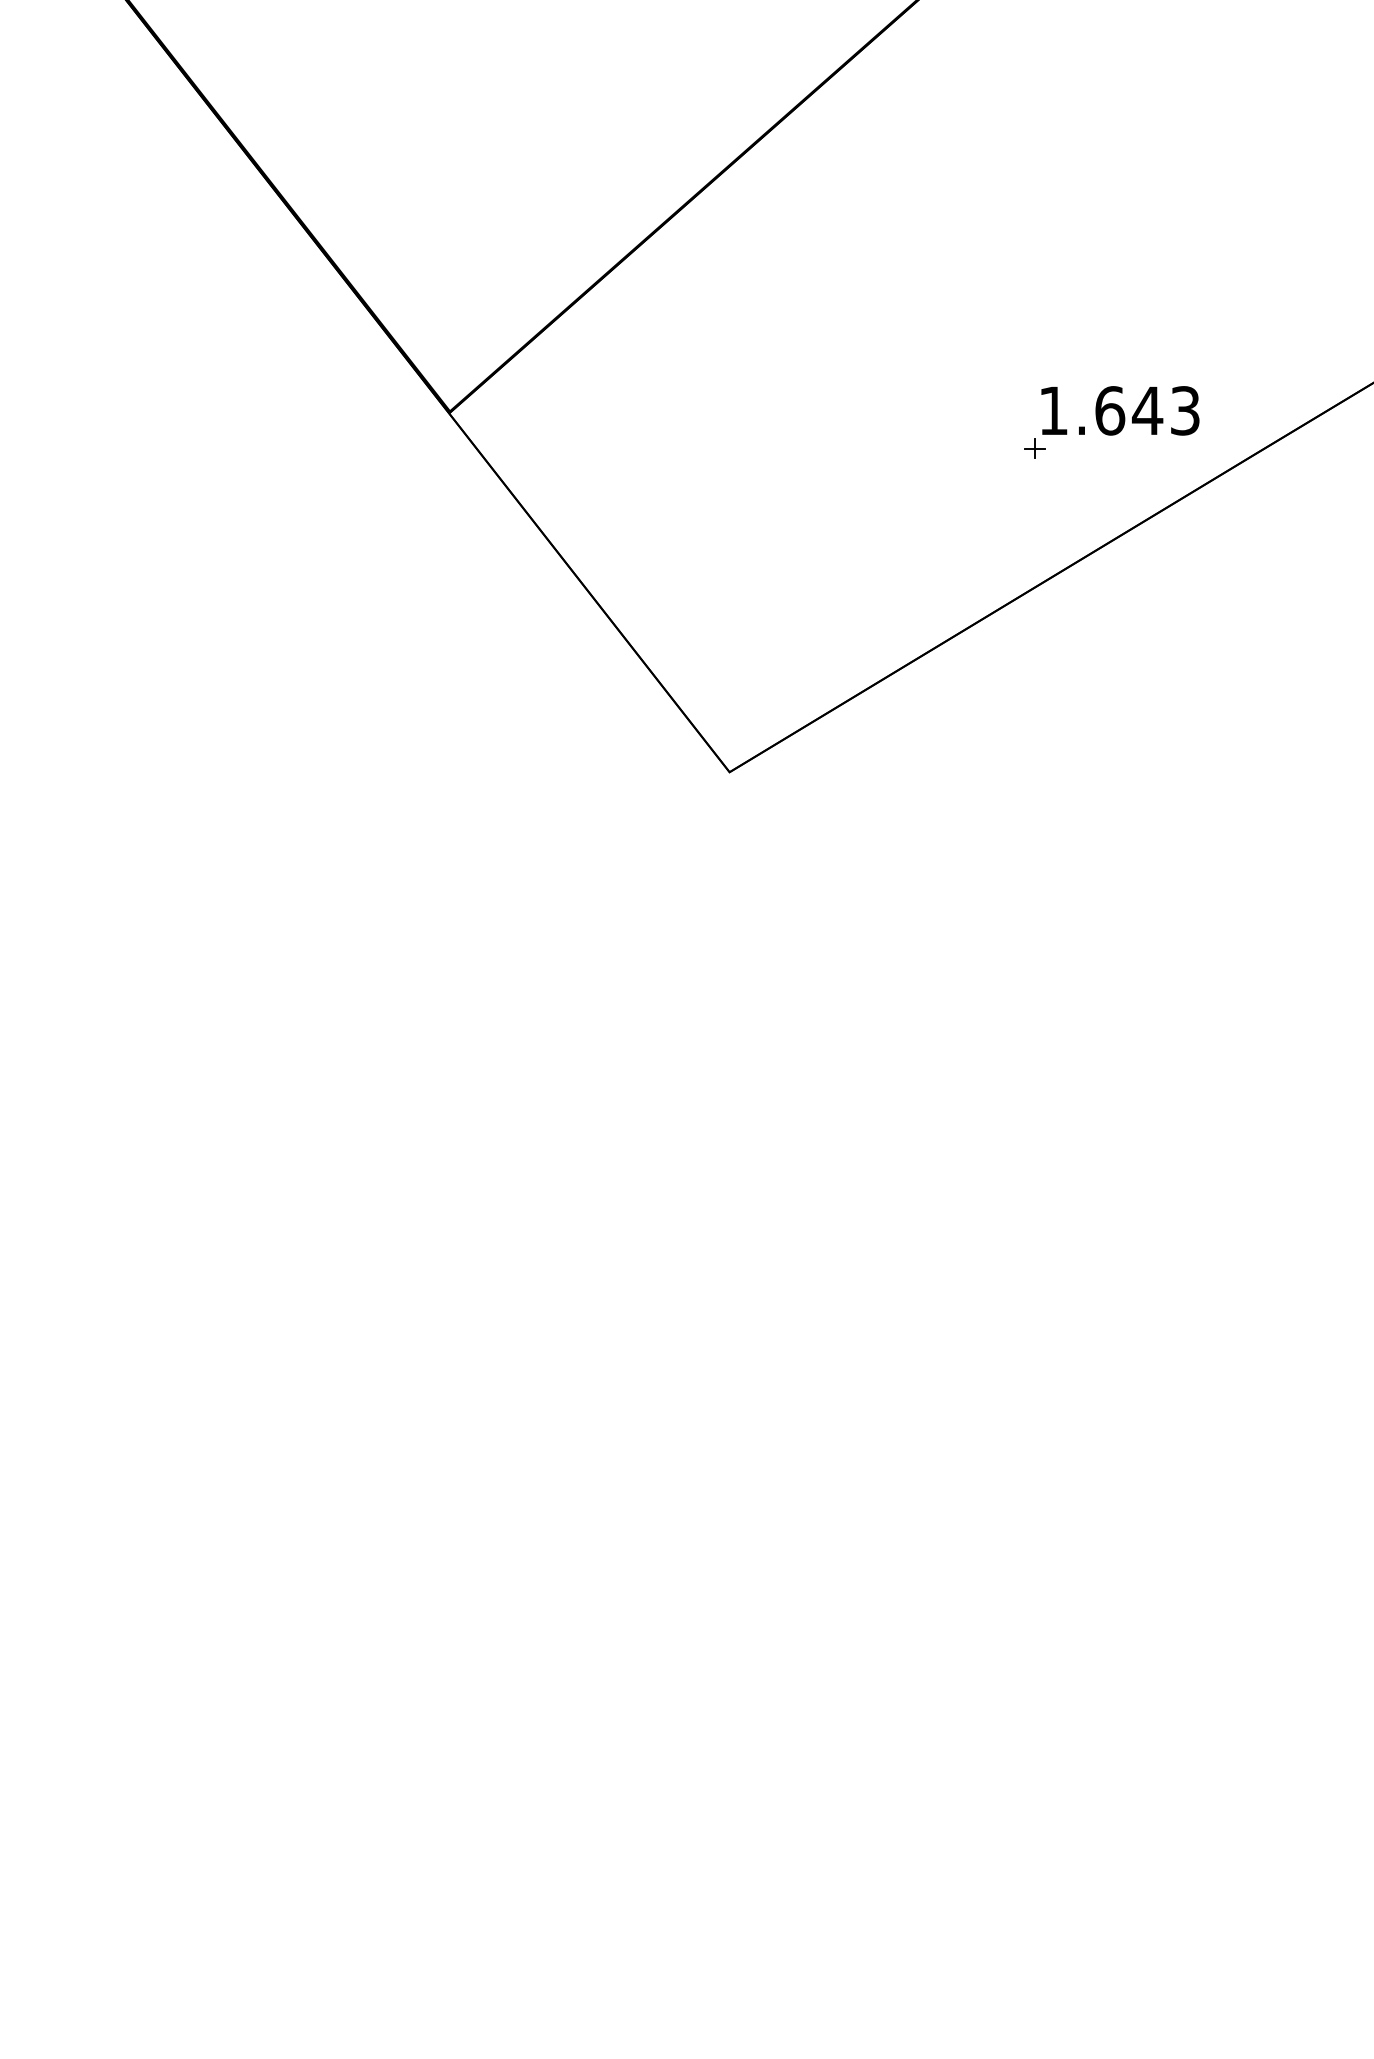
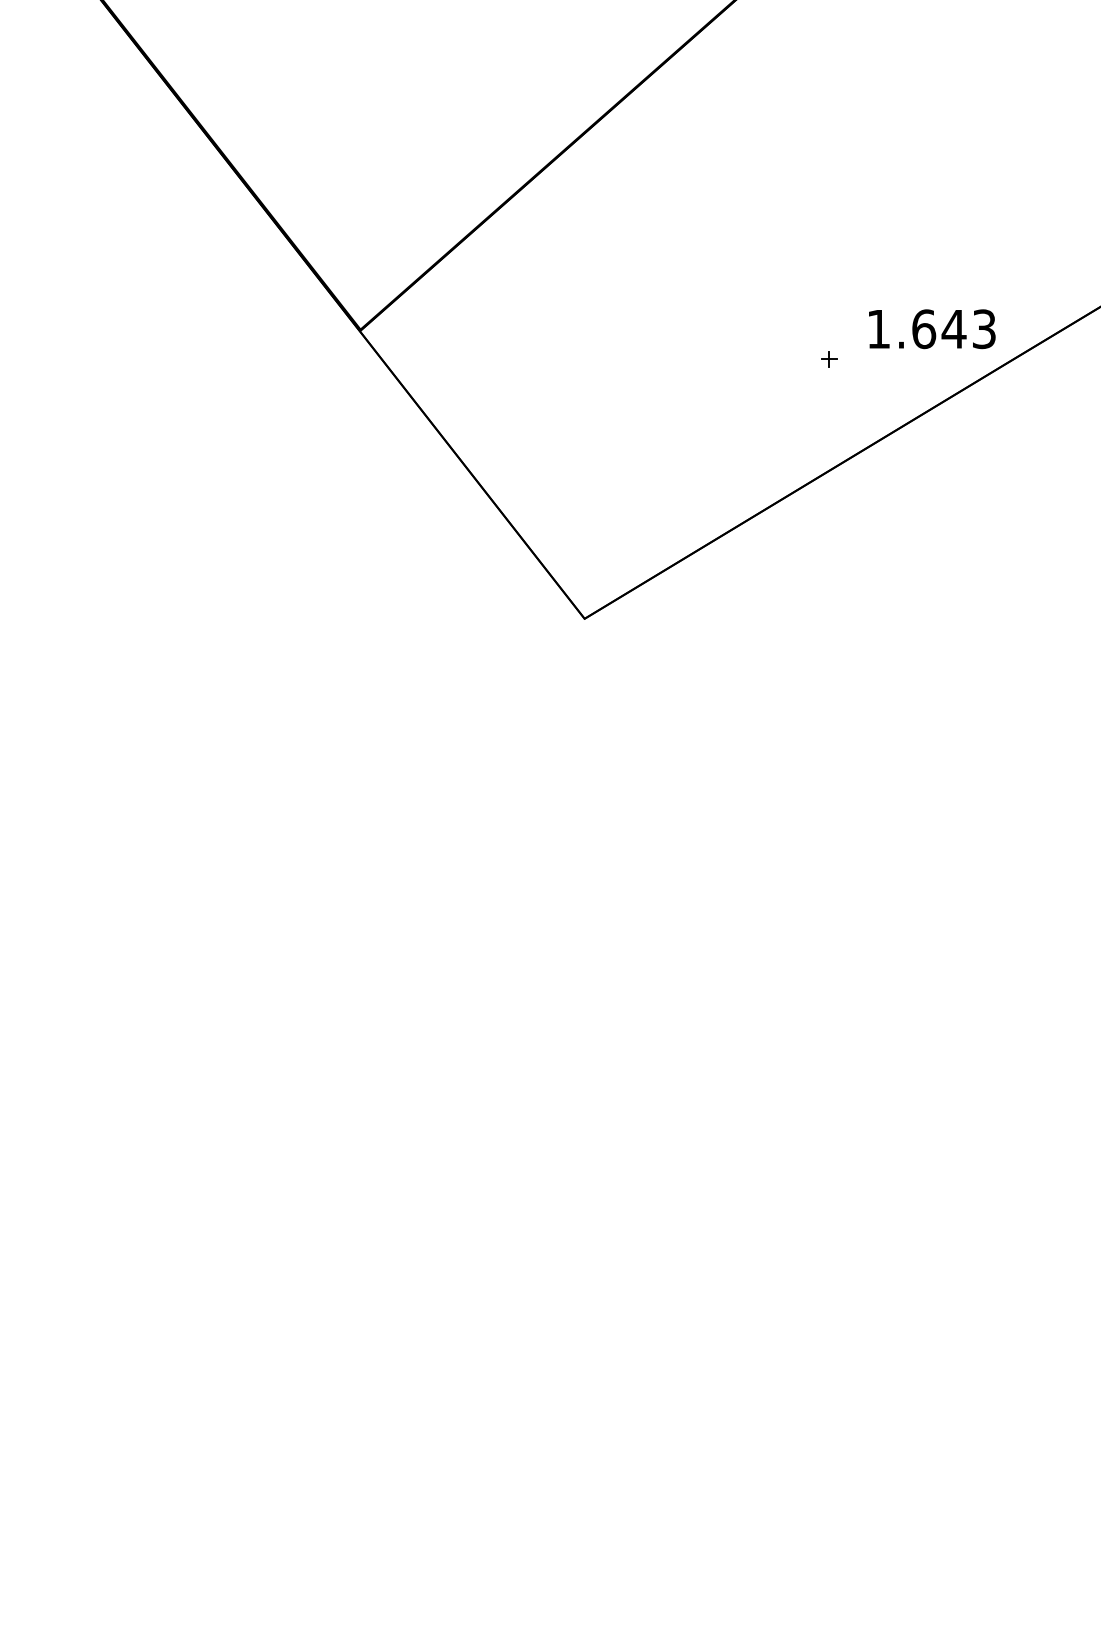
text: (1120, 410) -> (932, 328), moved

